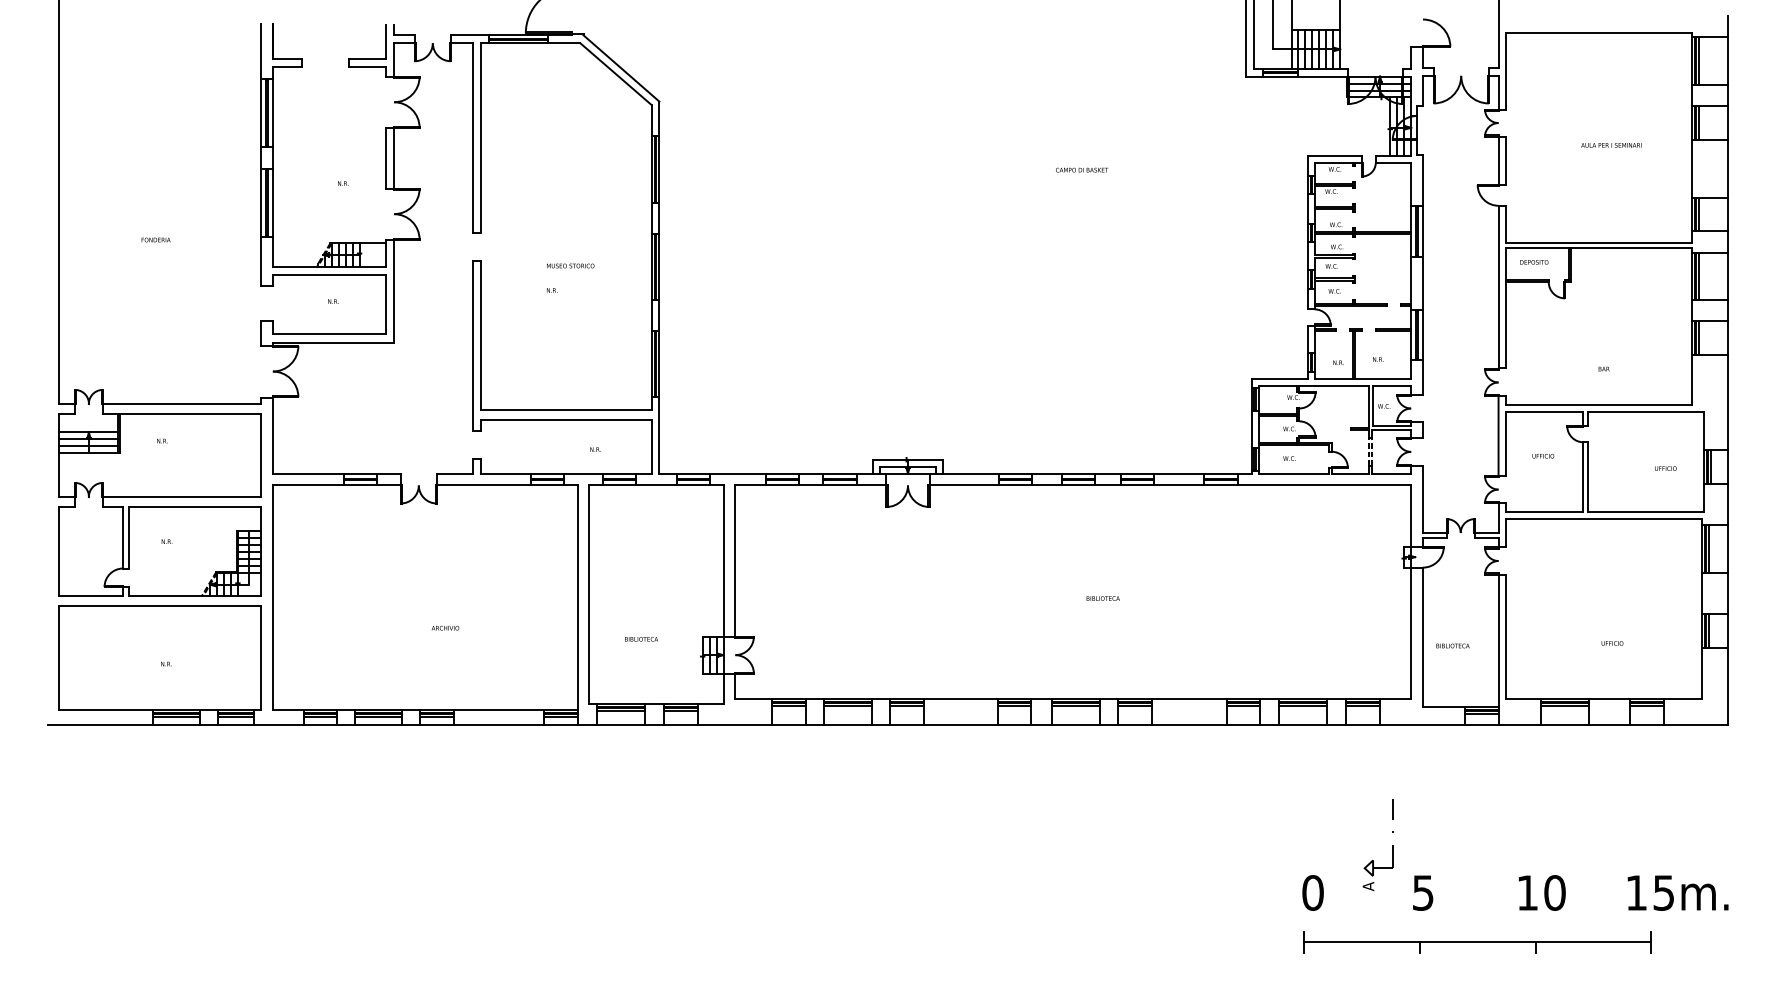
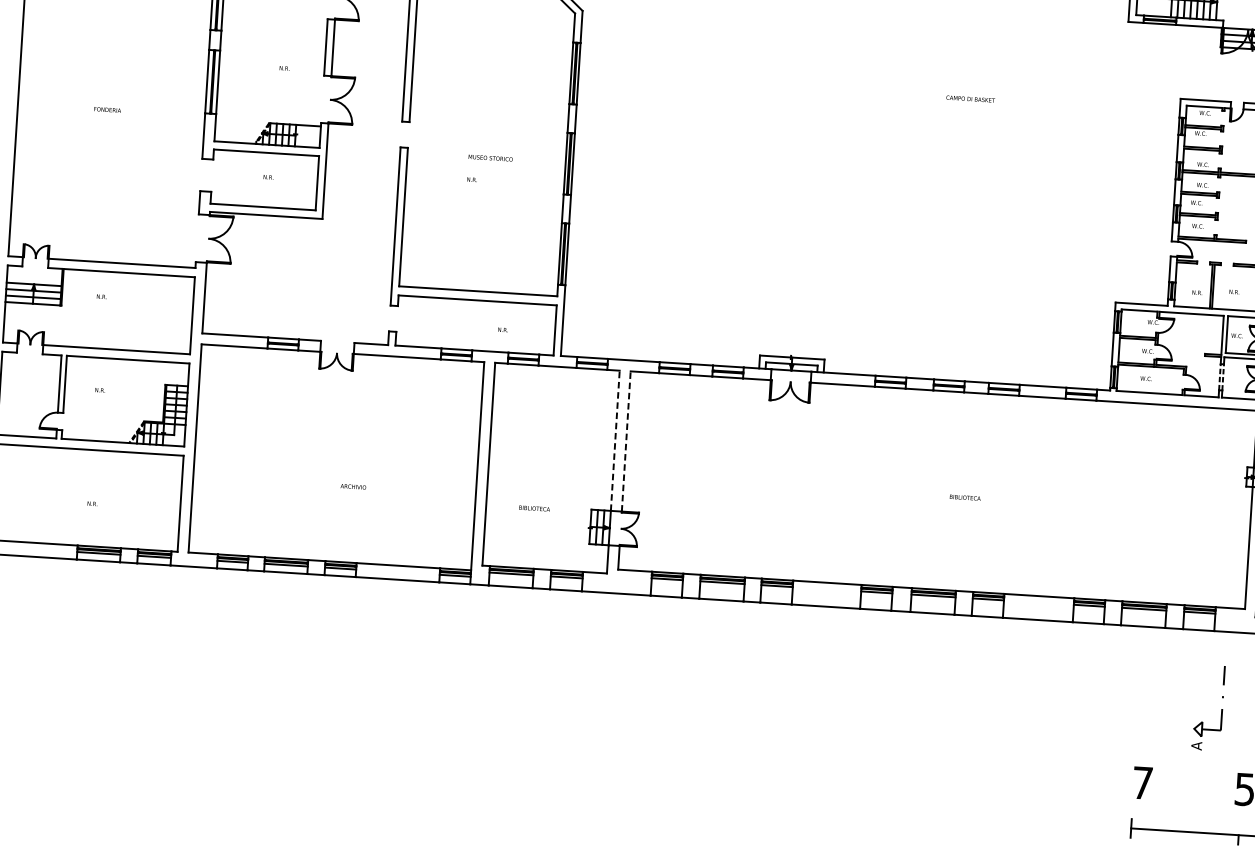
line: (723, 561) -> (615, 441), solid -> dashed
line: (735, 561) -> (626, 441), solid -> dashed
part: (1392, 845) -> (1221, 709), moved
text: (1312, 892) -> (1142, 782), 0 -> 7

